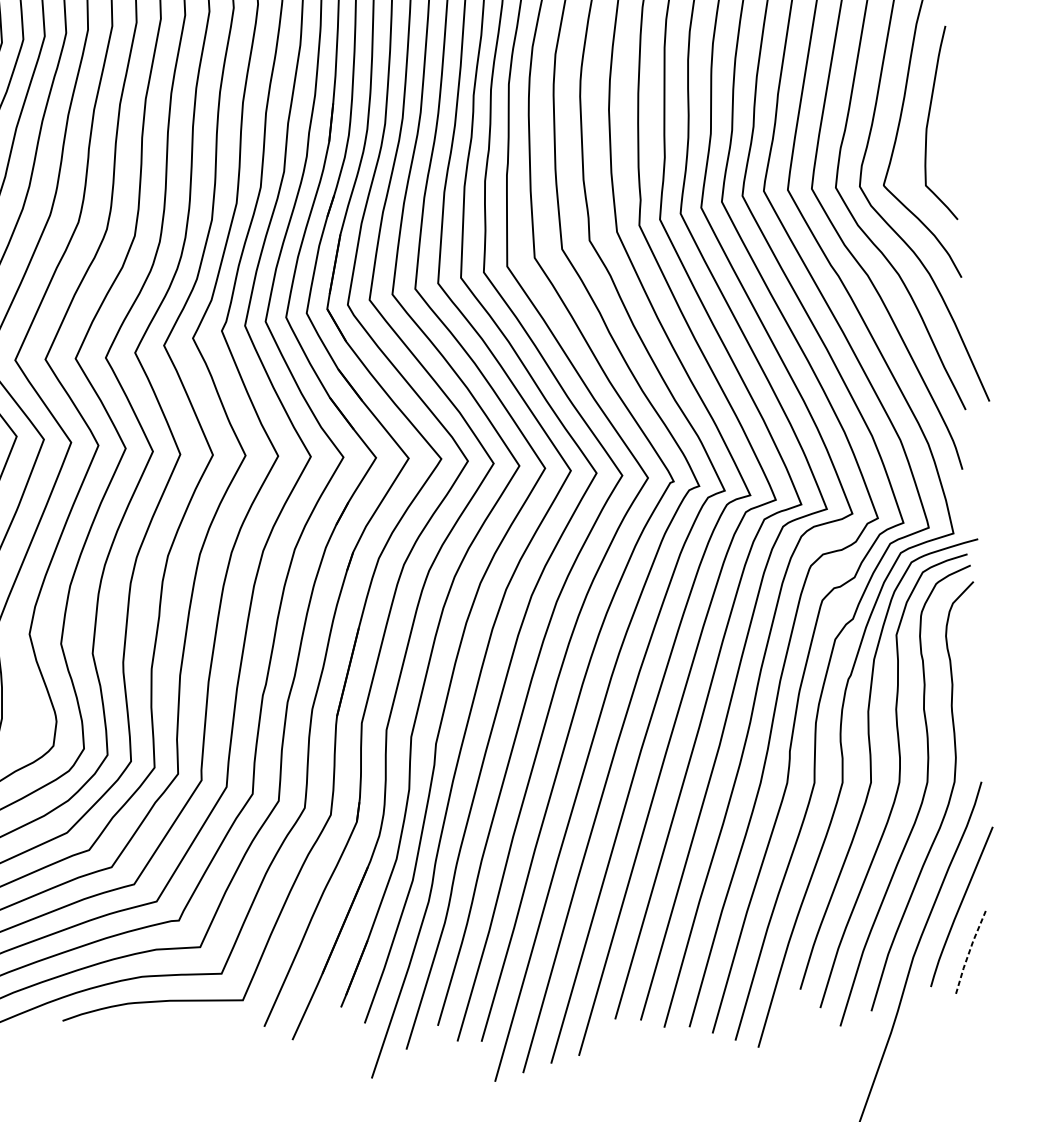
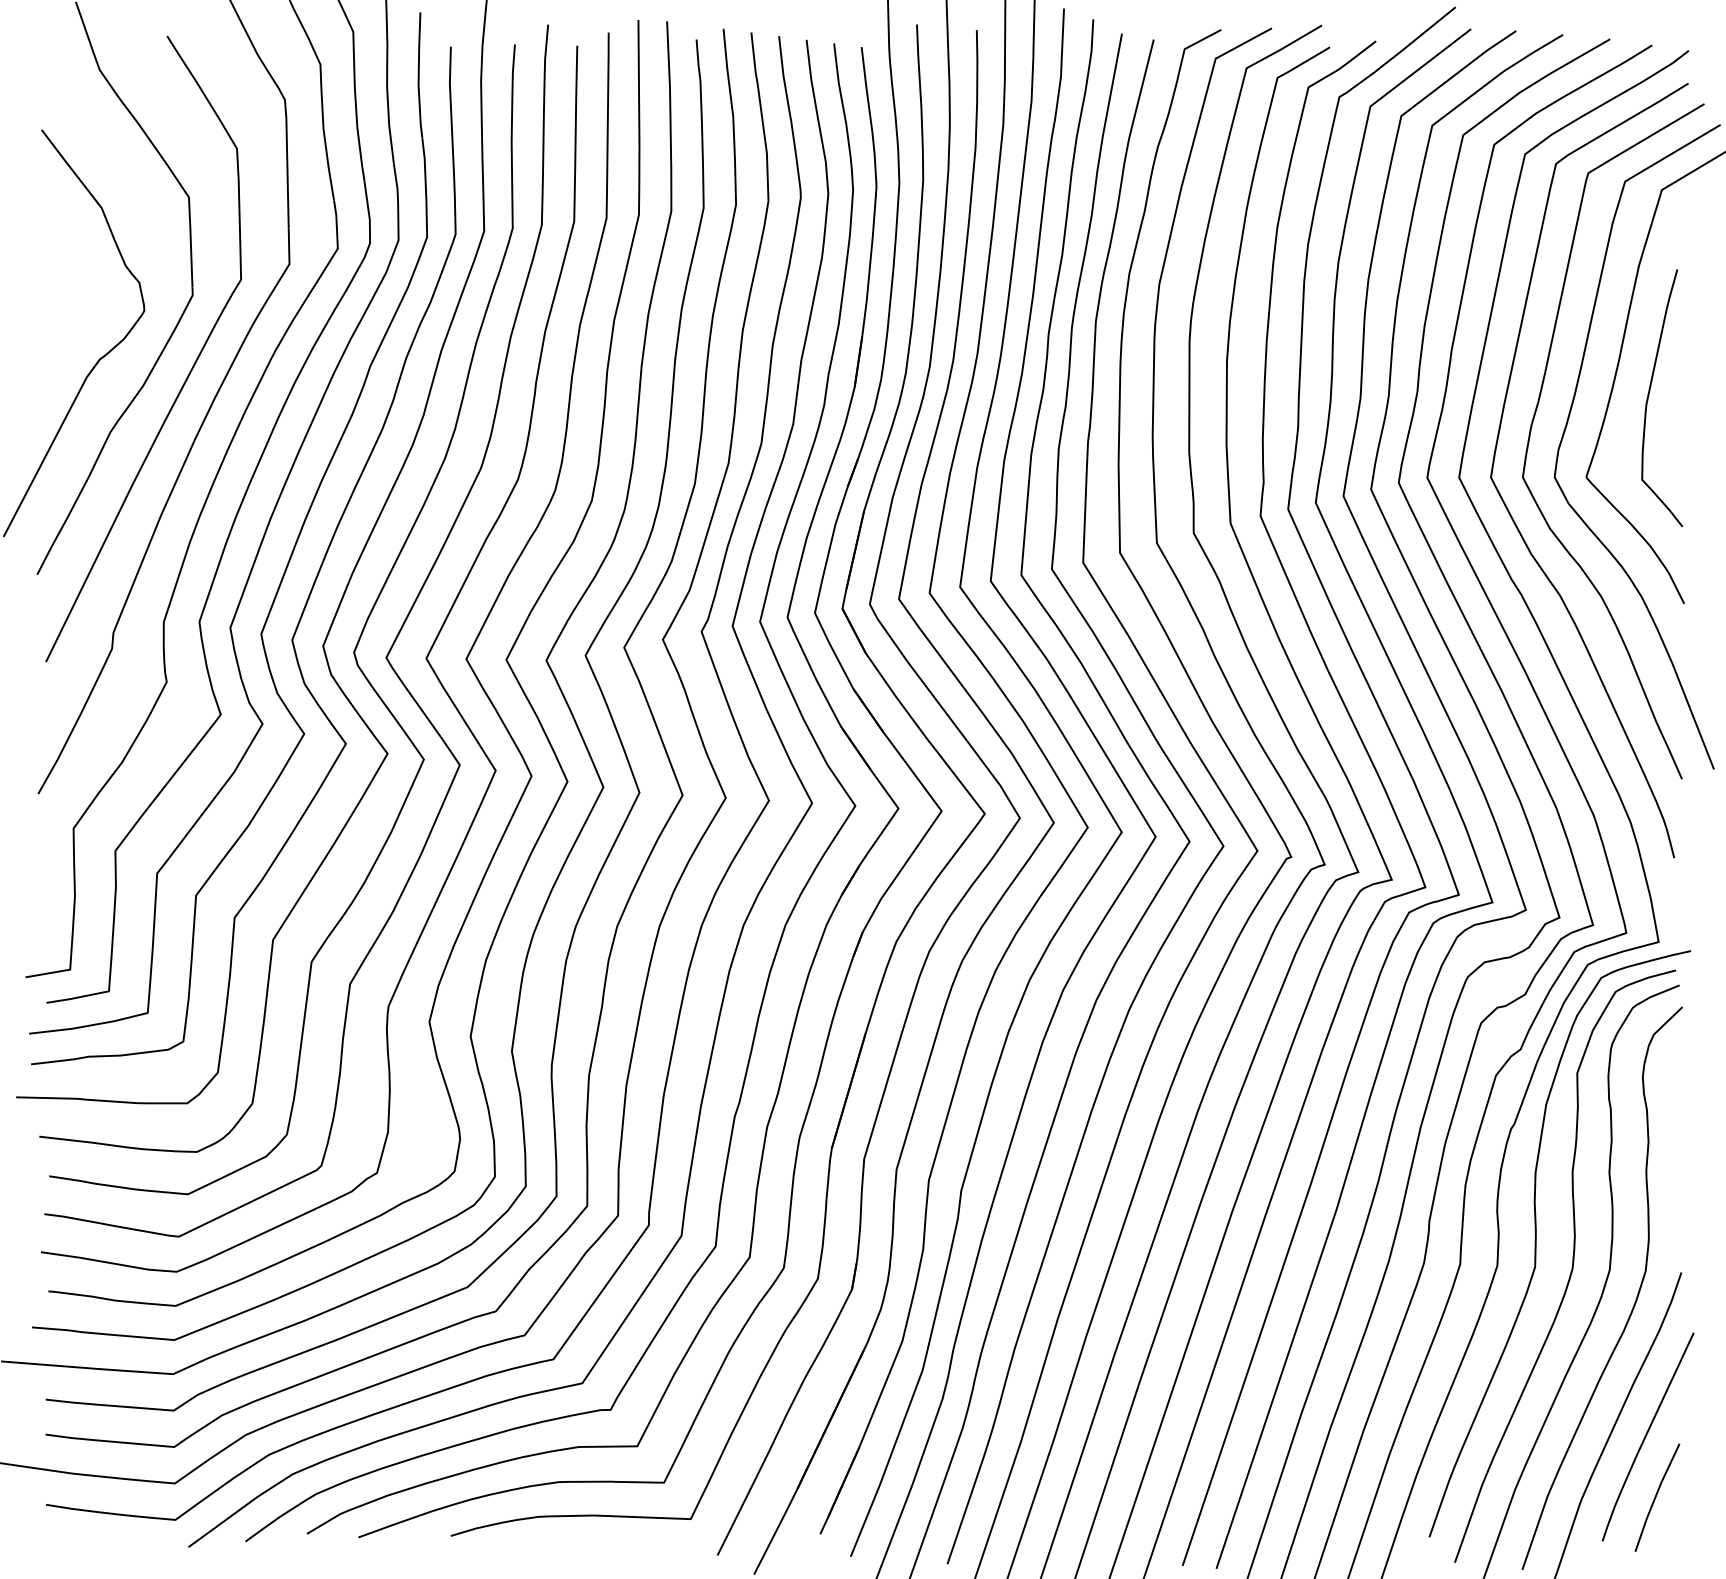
line: (969, 952) -> (1655, 1497), dashed -> solid

